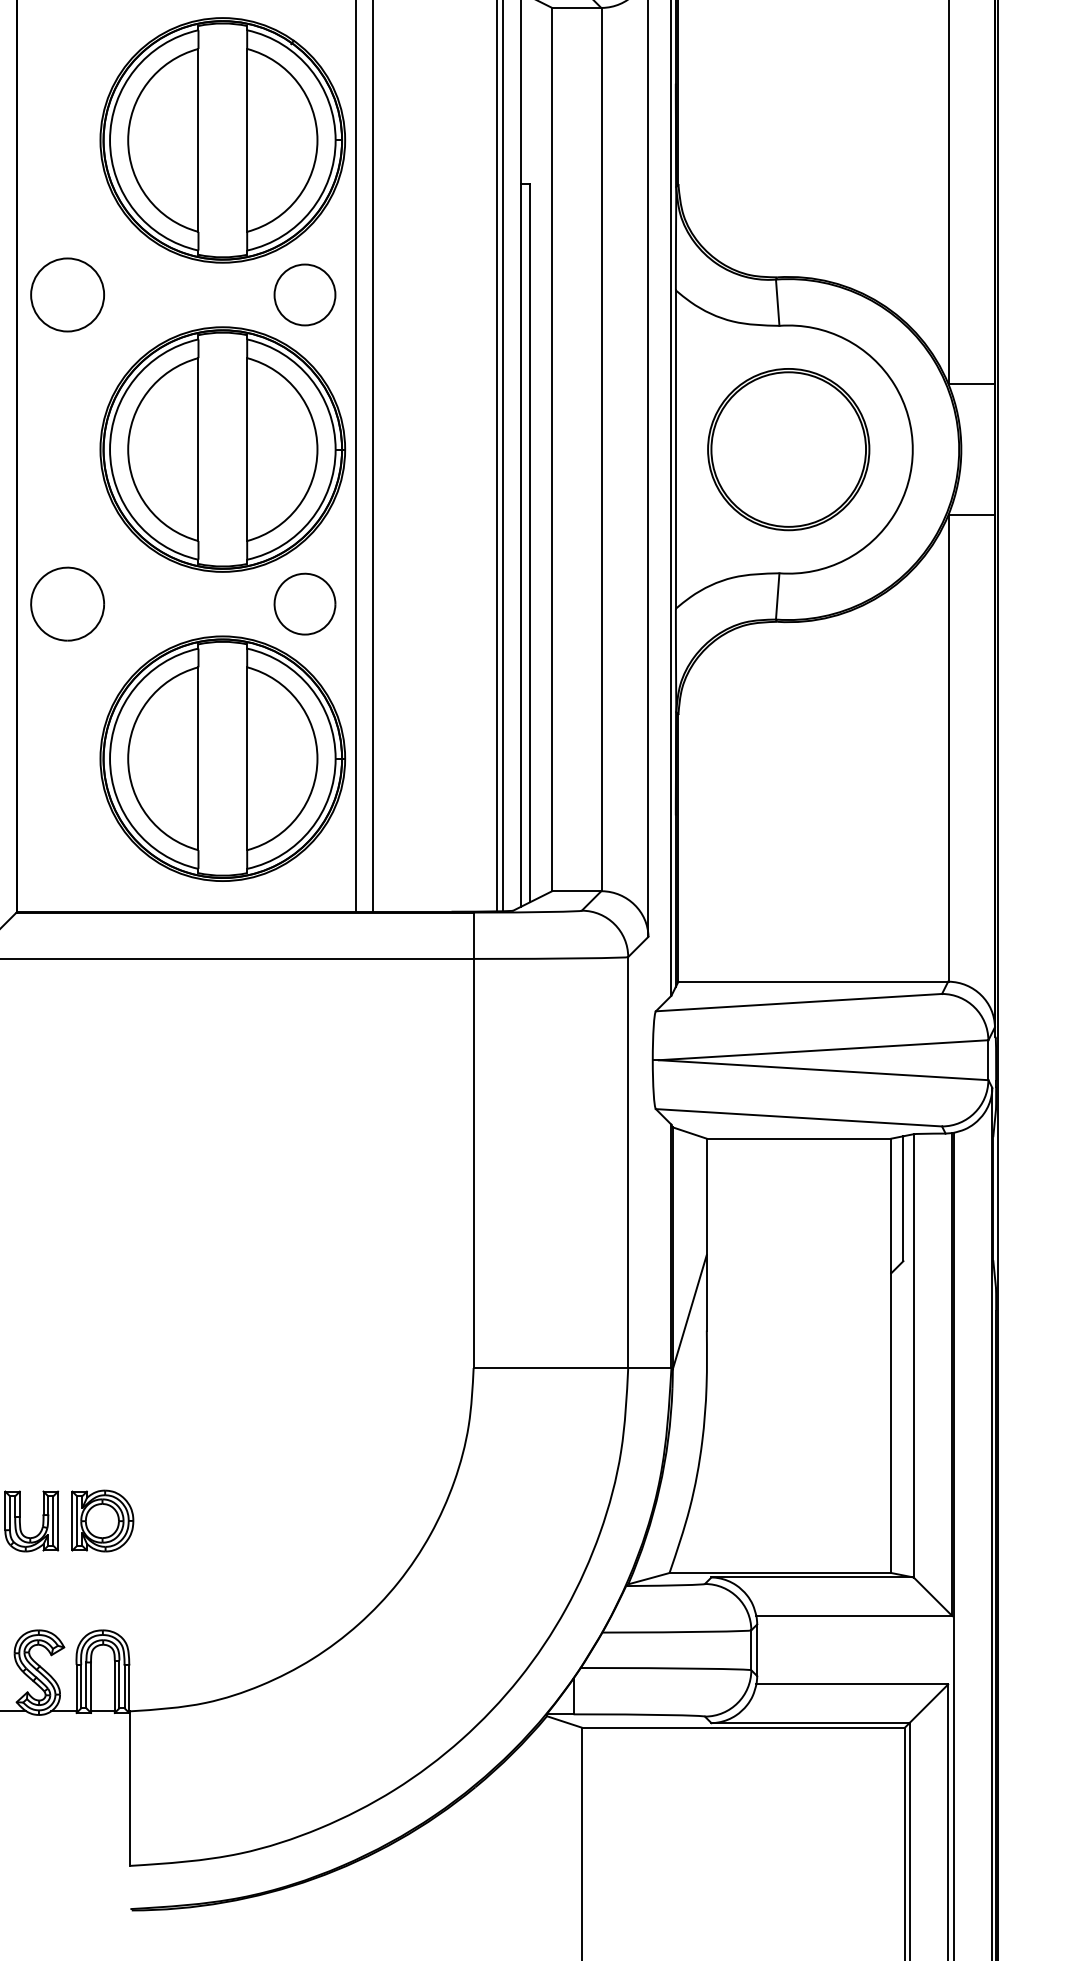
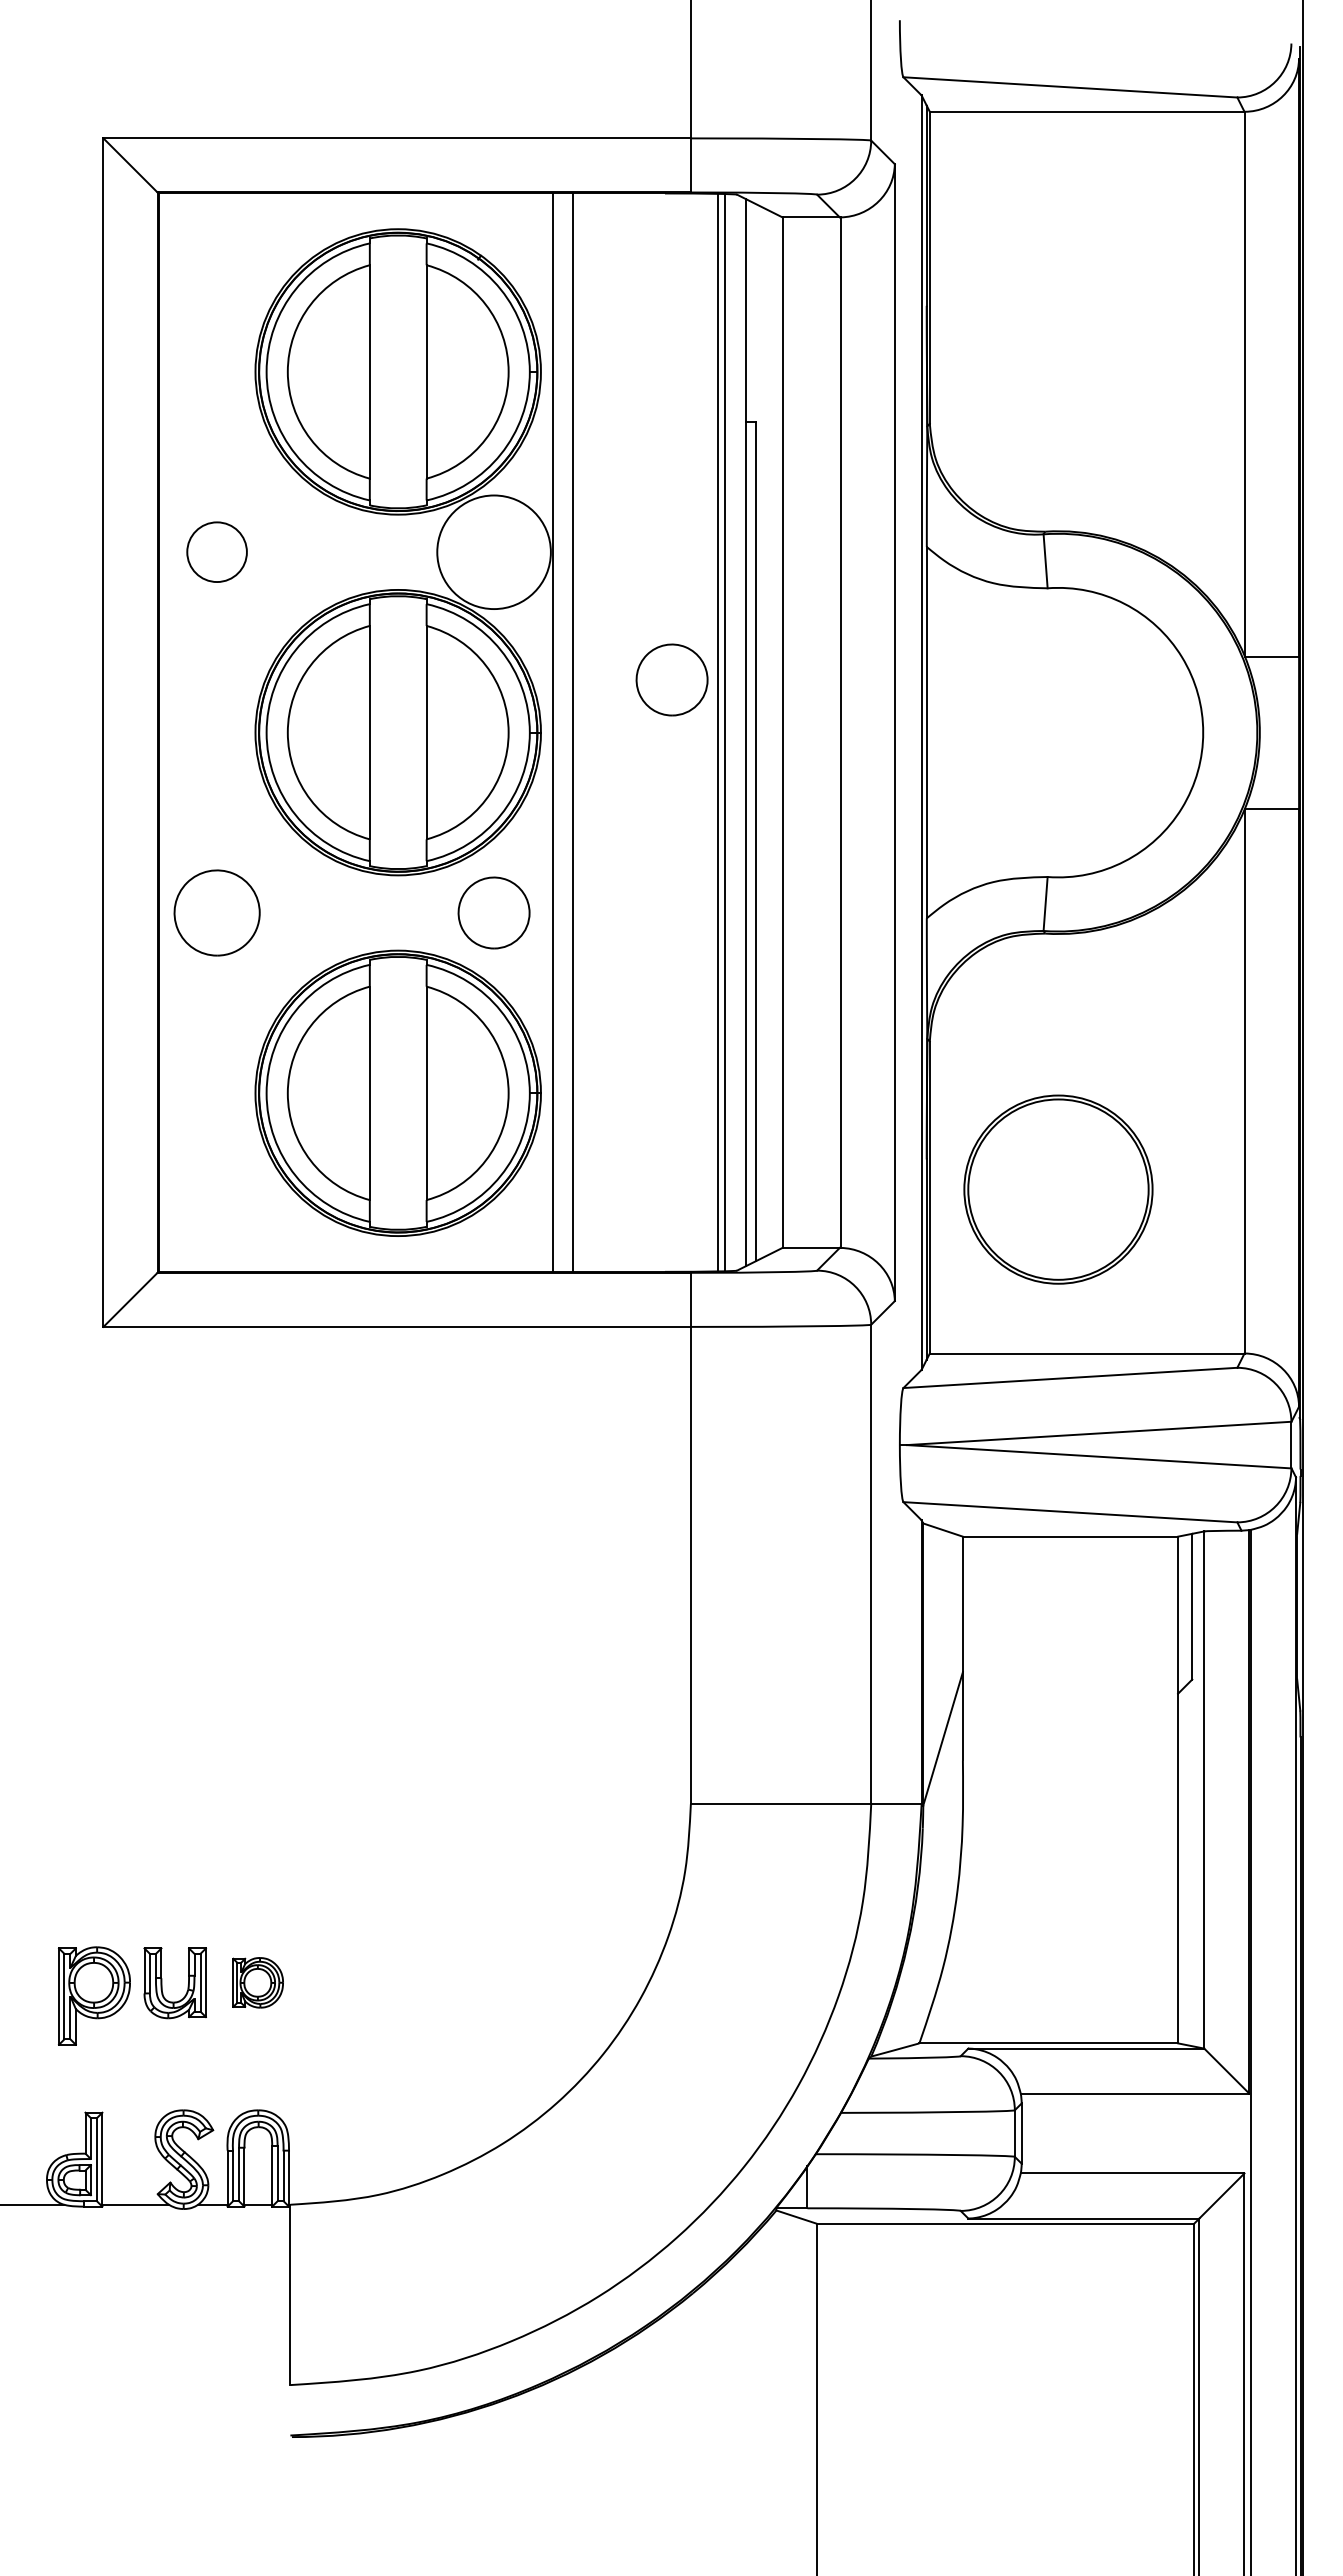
circle: (67, 294) -> (216, 551), size x0.7
circle: (304, 294) -> (493, 551), size x1.6
part: (457, 404) -> (671, 679), added
part: (788, 449) -> (1058, 1189), moved
part: (102, 1520) -> (257, 1982), size x0.7

